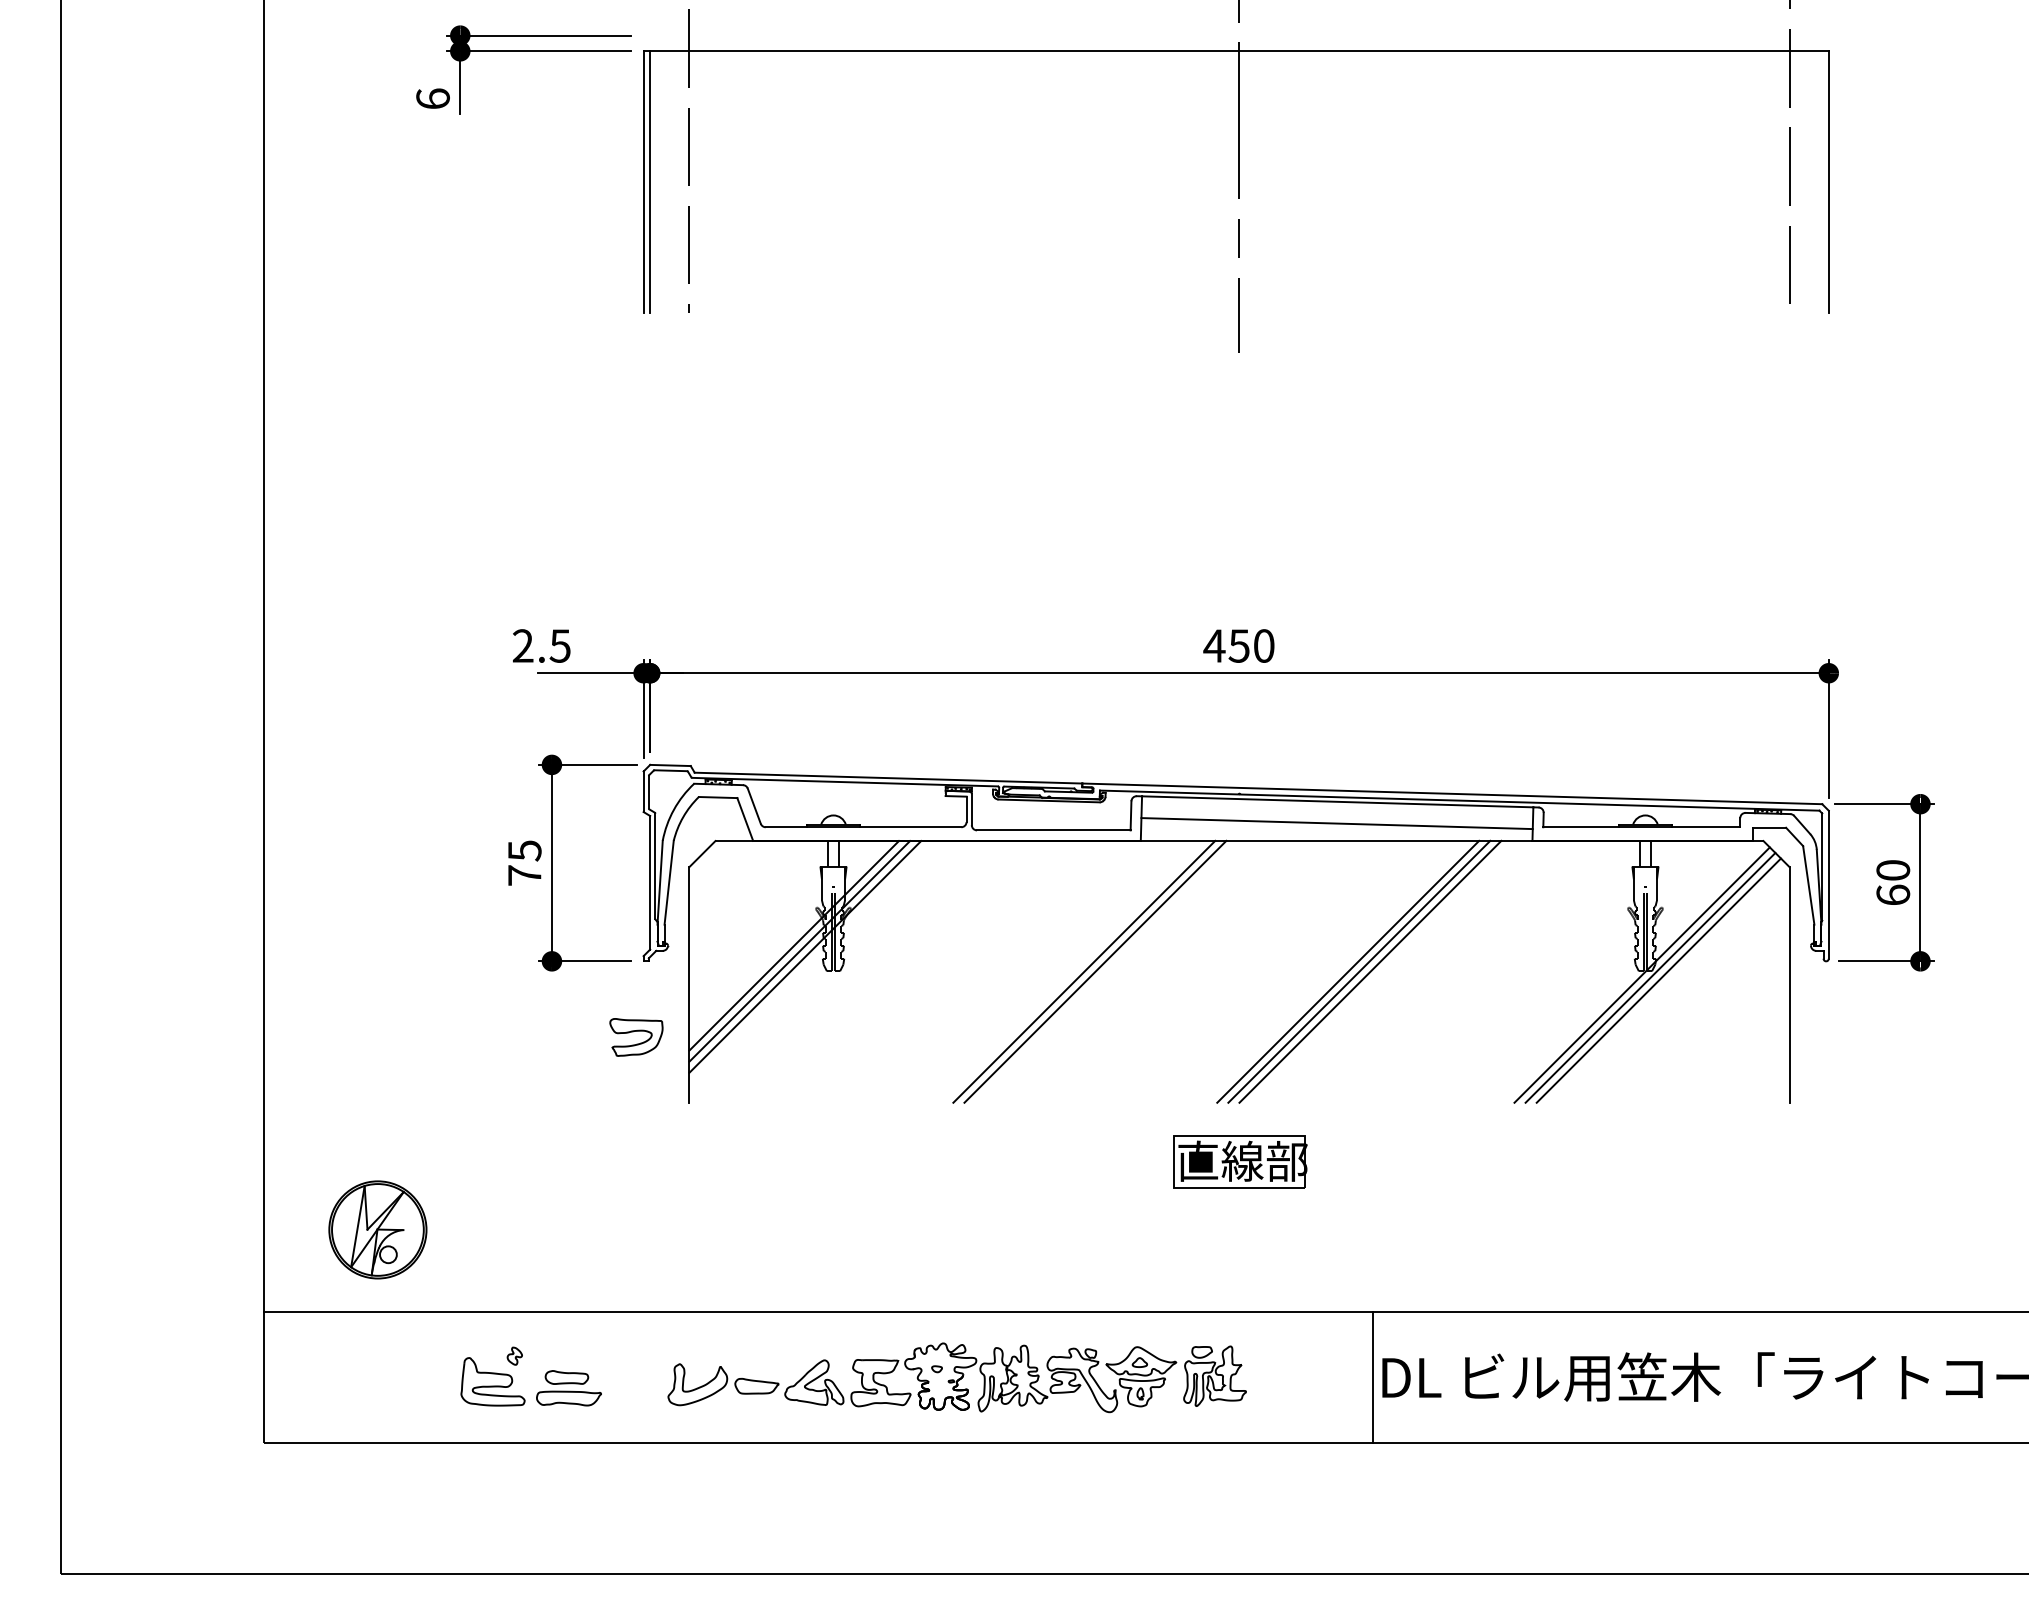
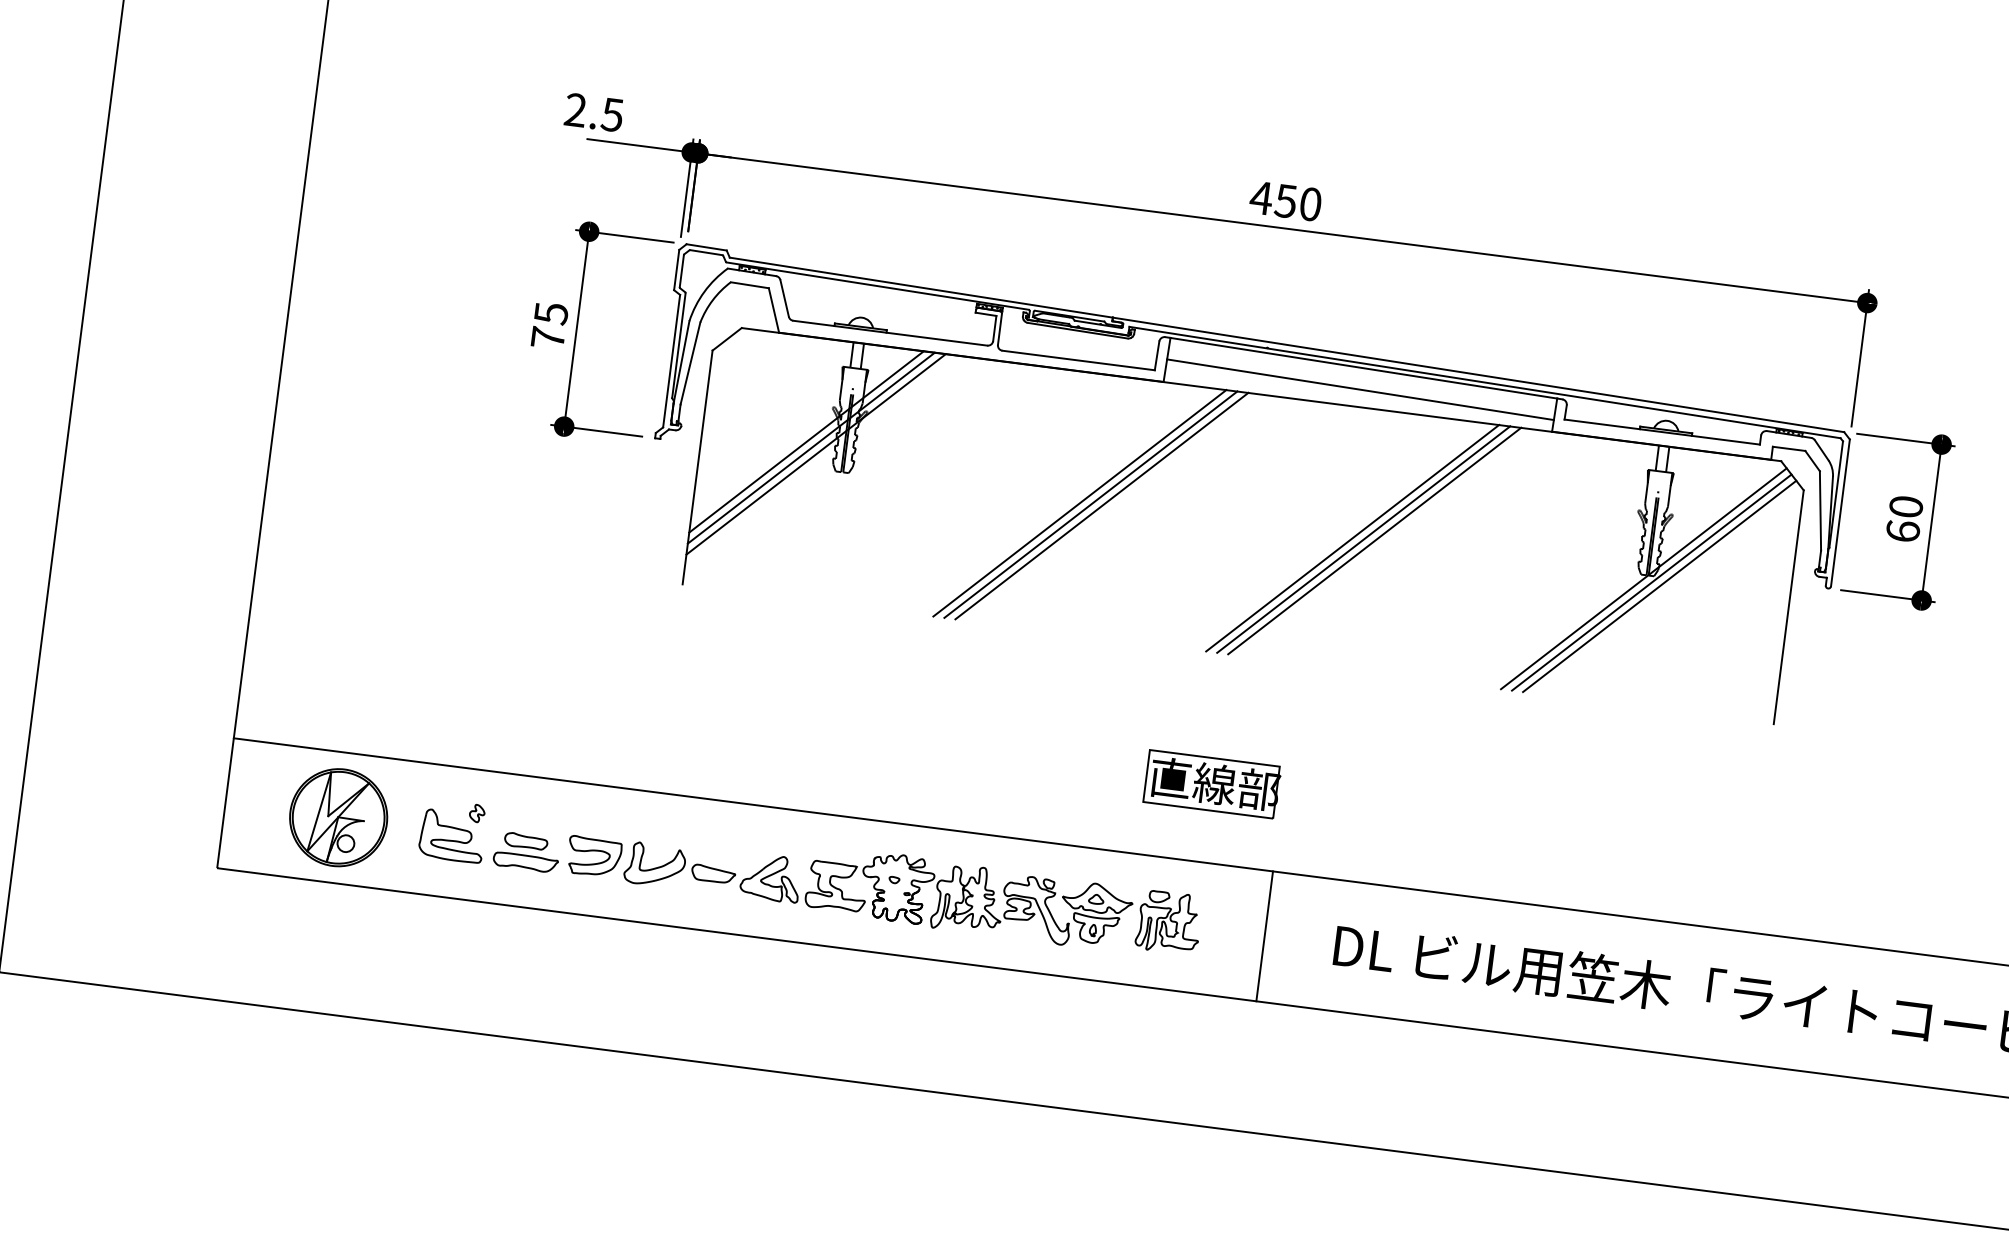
line: (1073, 971) -> (1080, 502), added
part: (636, 1037) -> (594, 857), moved
part: (1240, 1161) -> (1212, 784), moved
part: (377, 1229) -> (338, 817), moved
line: (1372, 1377) -> (1264, 935), moved

